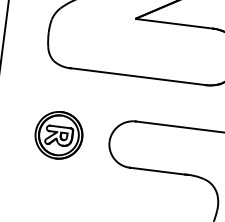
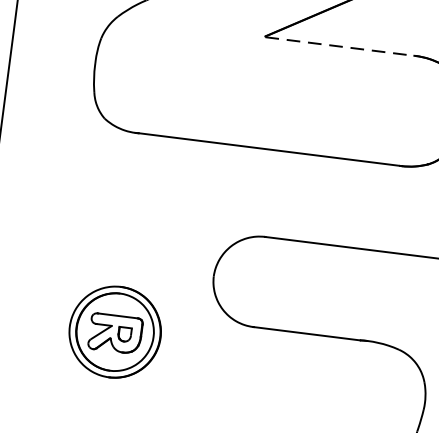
line: (174, 23) -> (340, 45), solid -> dashed
part: (58, 135) -> (114, 332), moved

